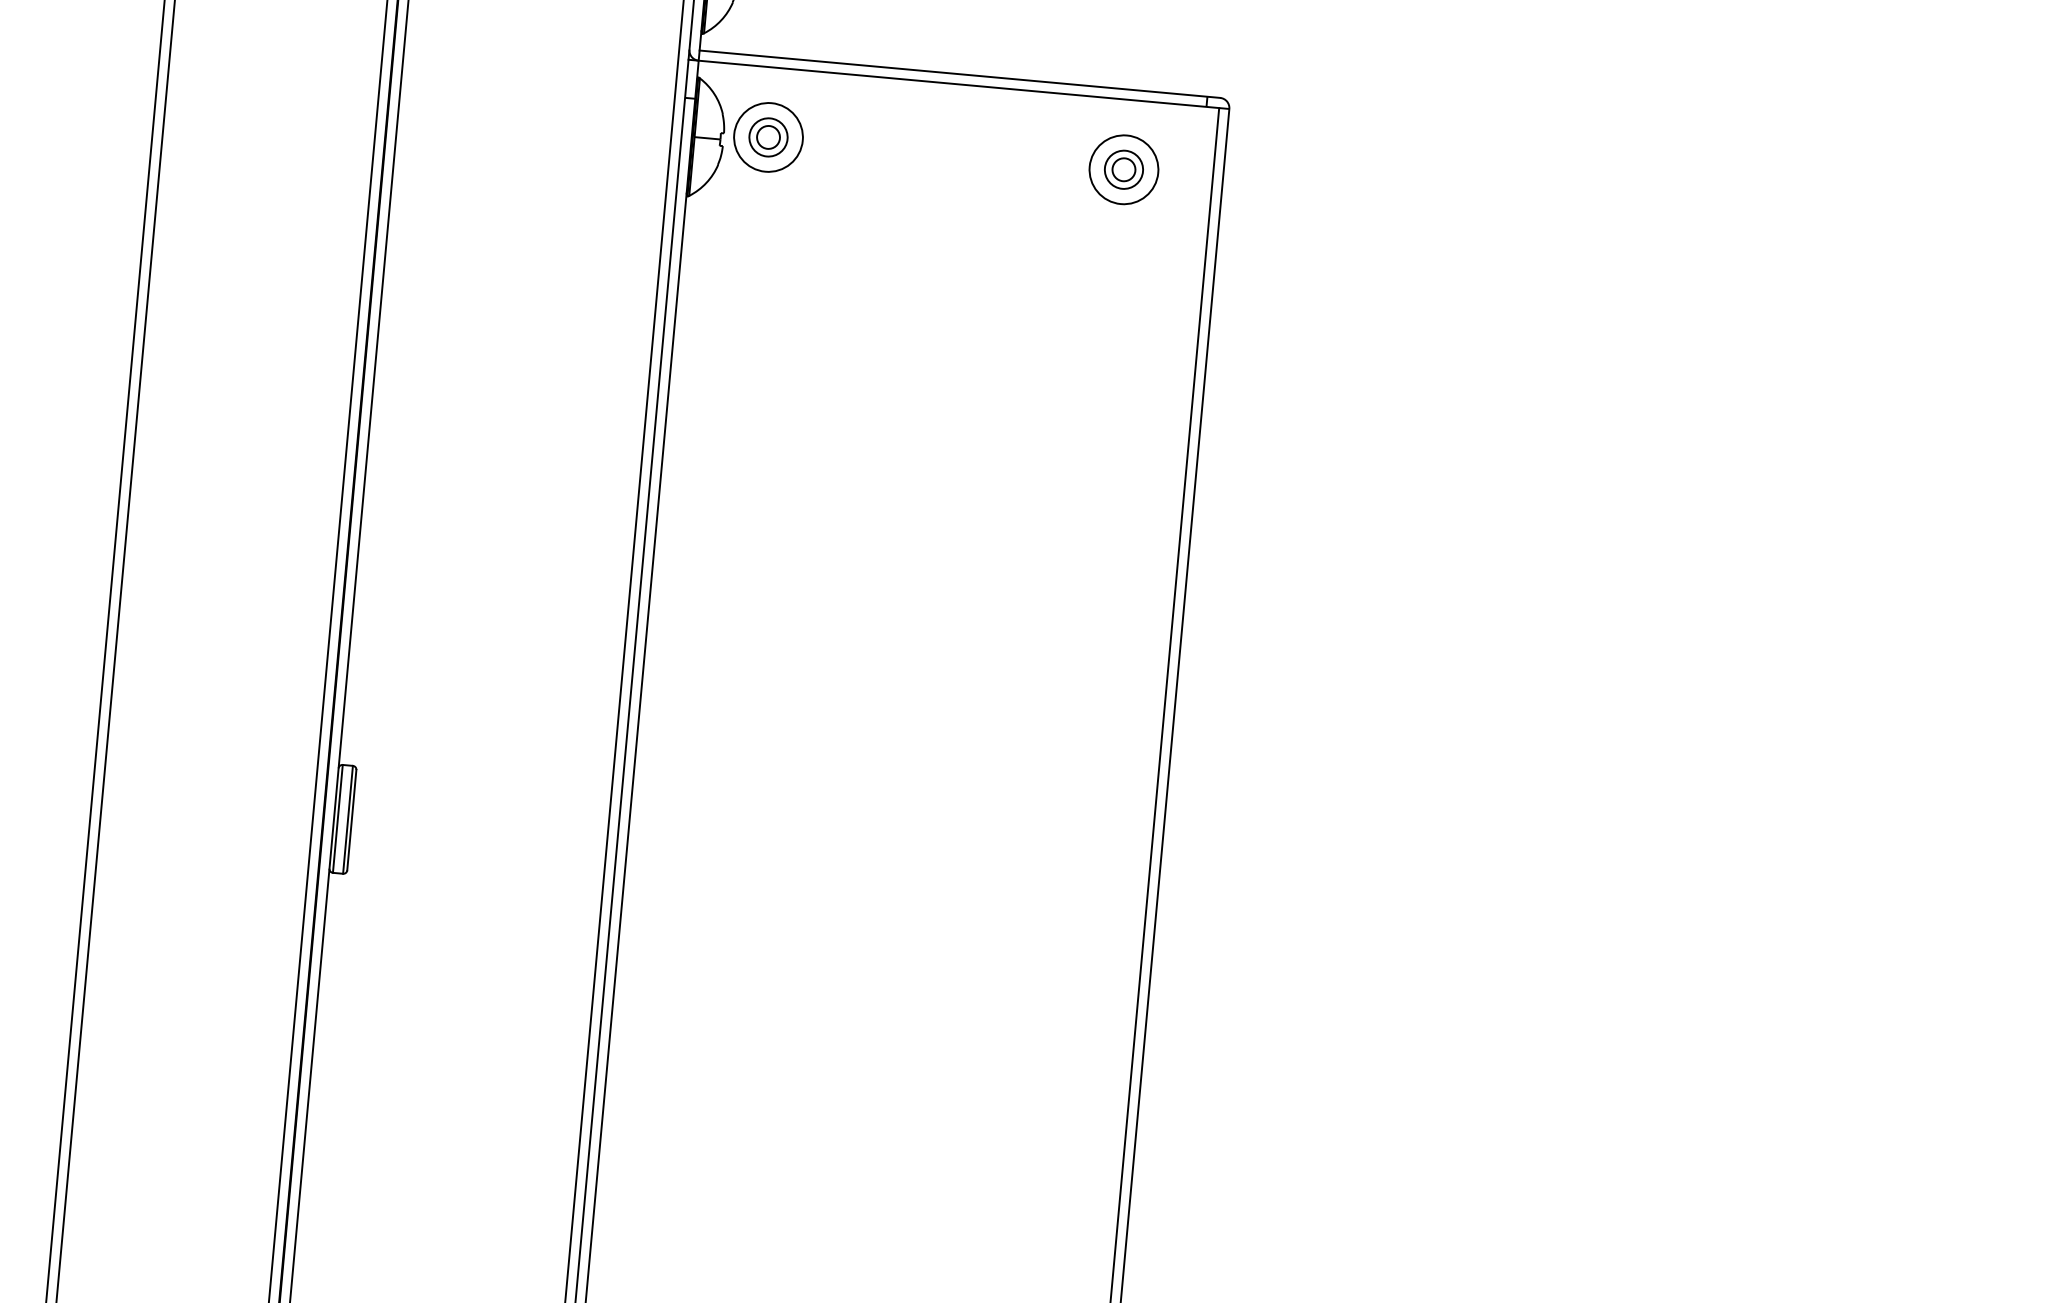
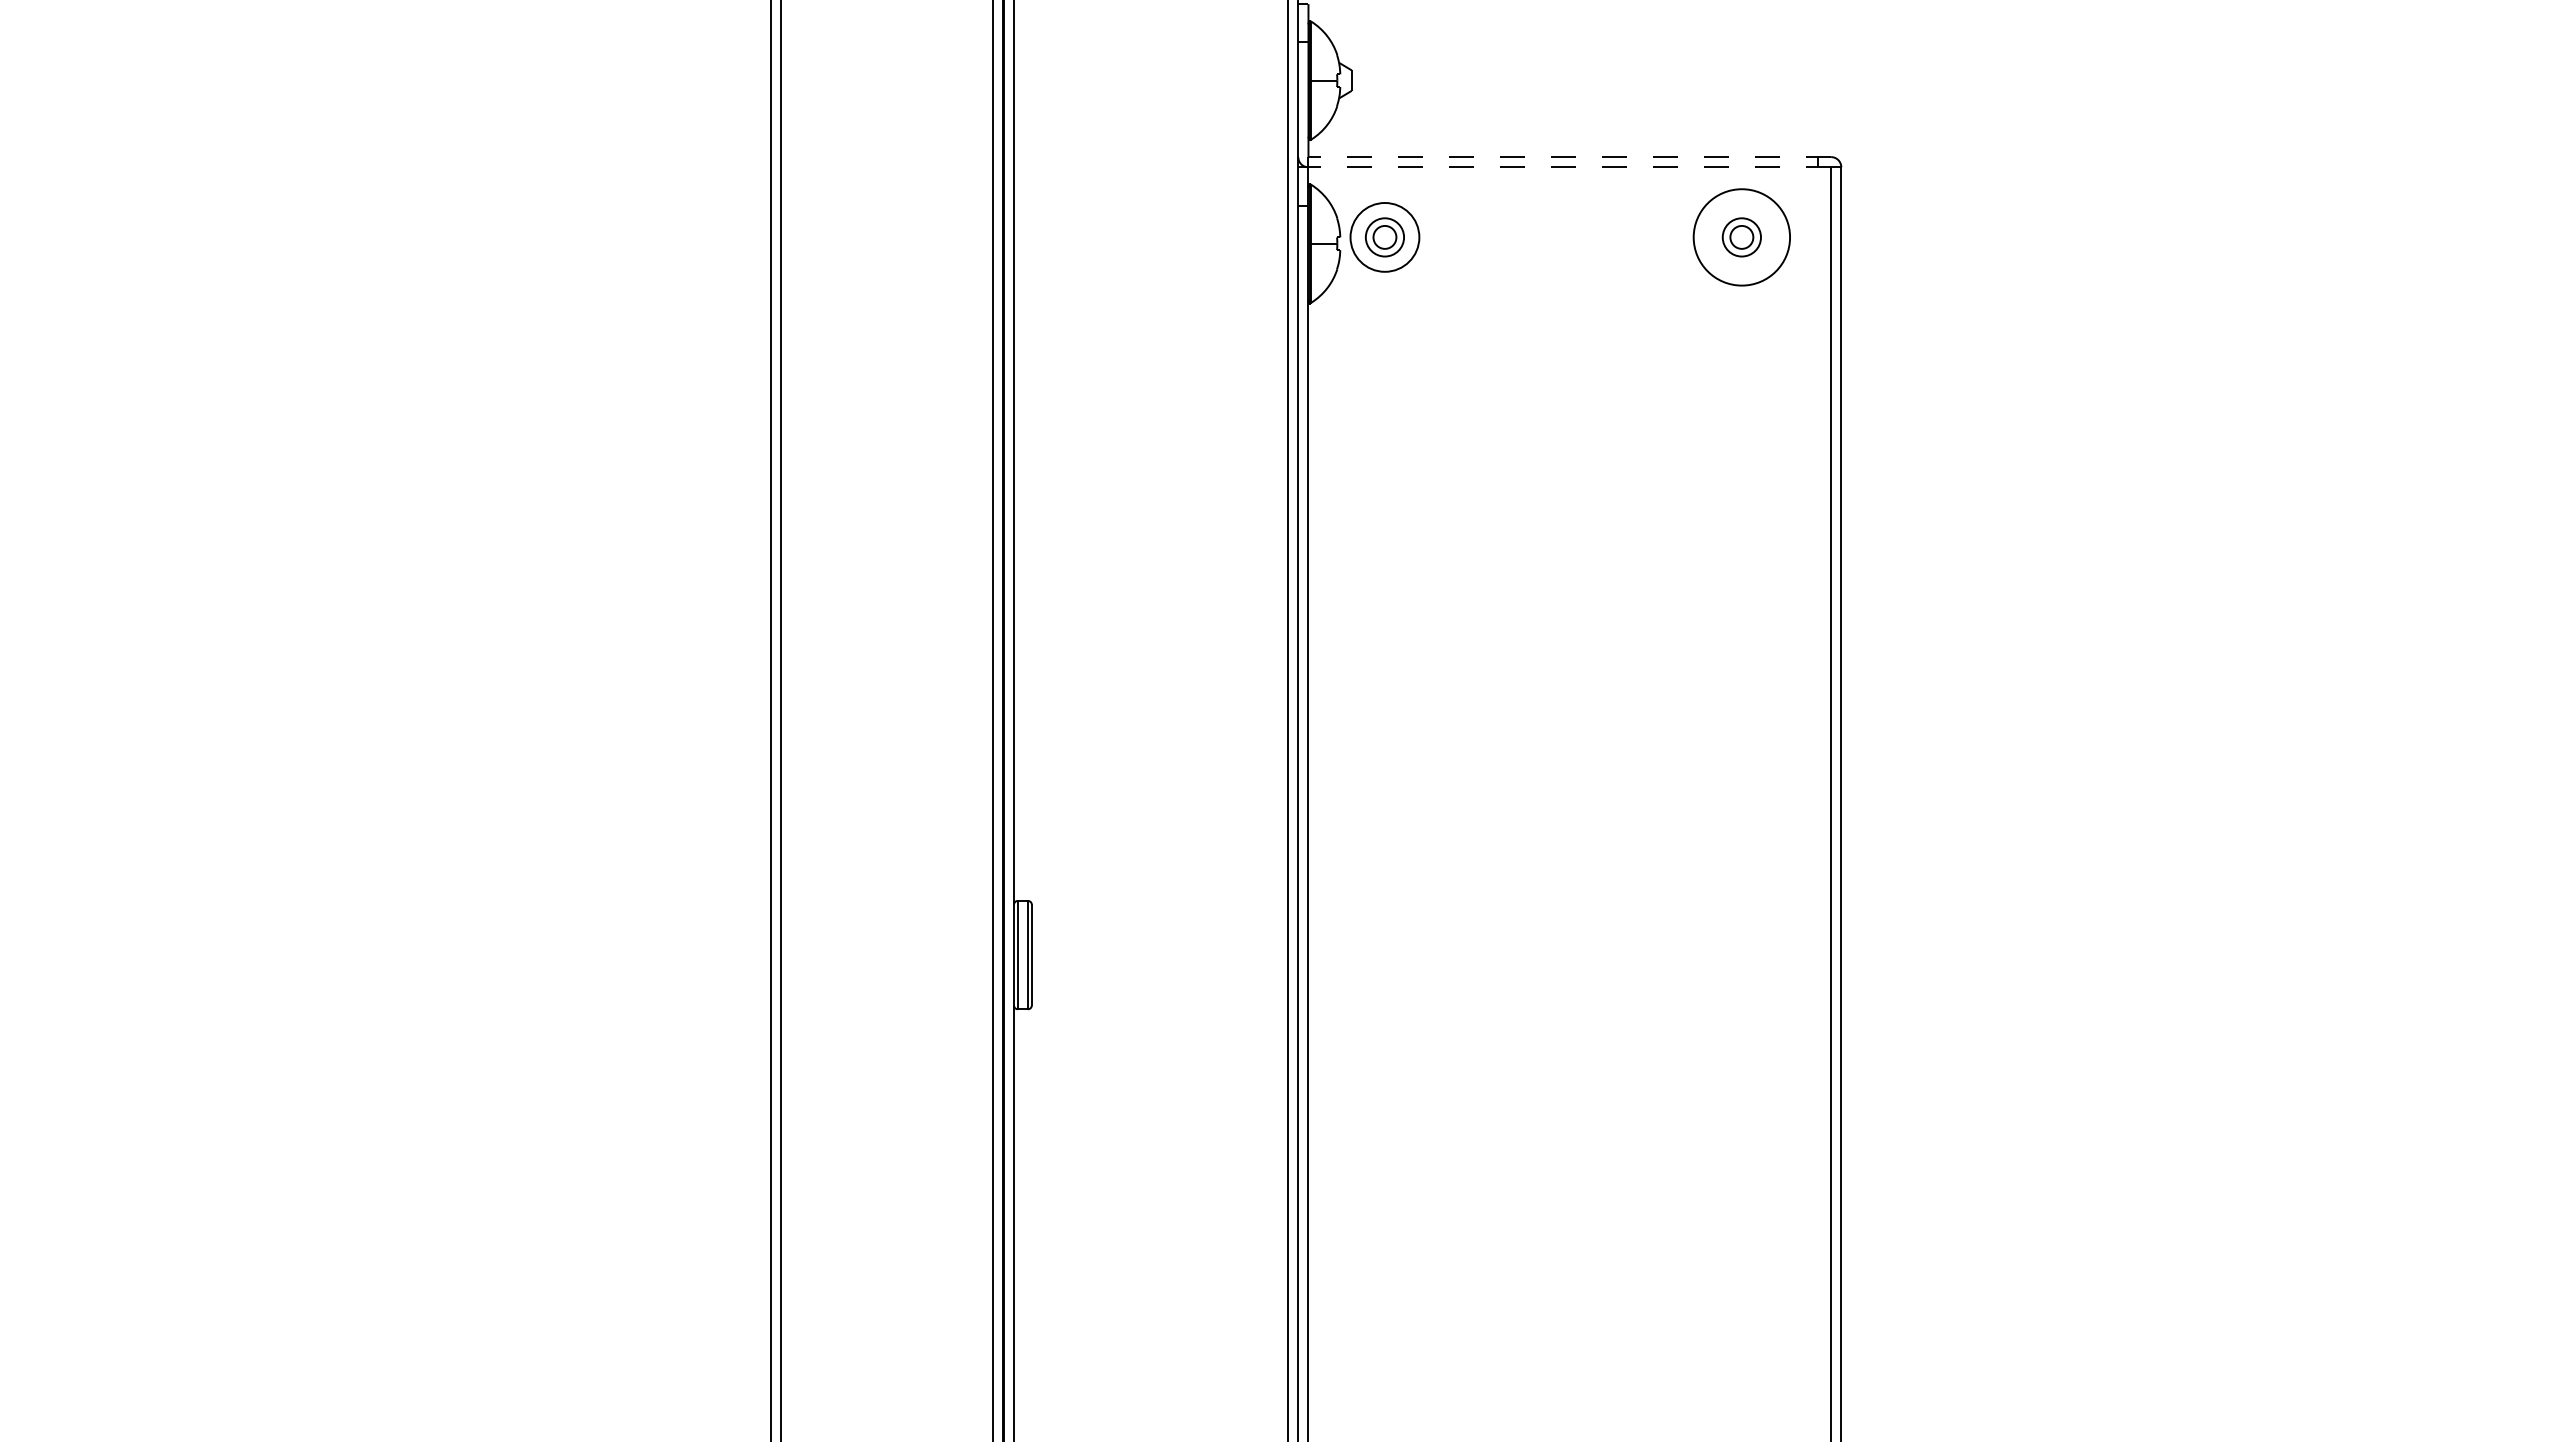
line: (959, 74) -> (1569, 157), solid -> dashed
line: (953, 84) -> (1564, 167), solid -> dashed
circle: (1123, 169) -> (1741, 237), size x1.4

